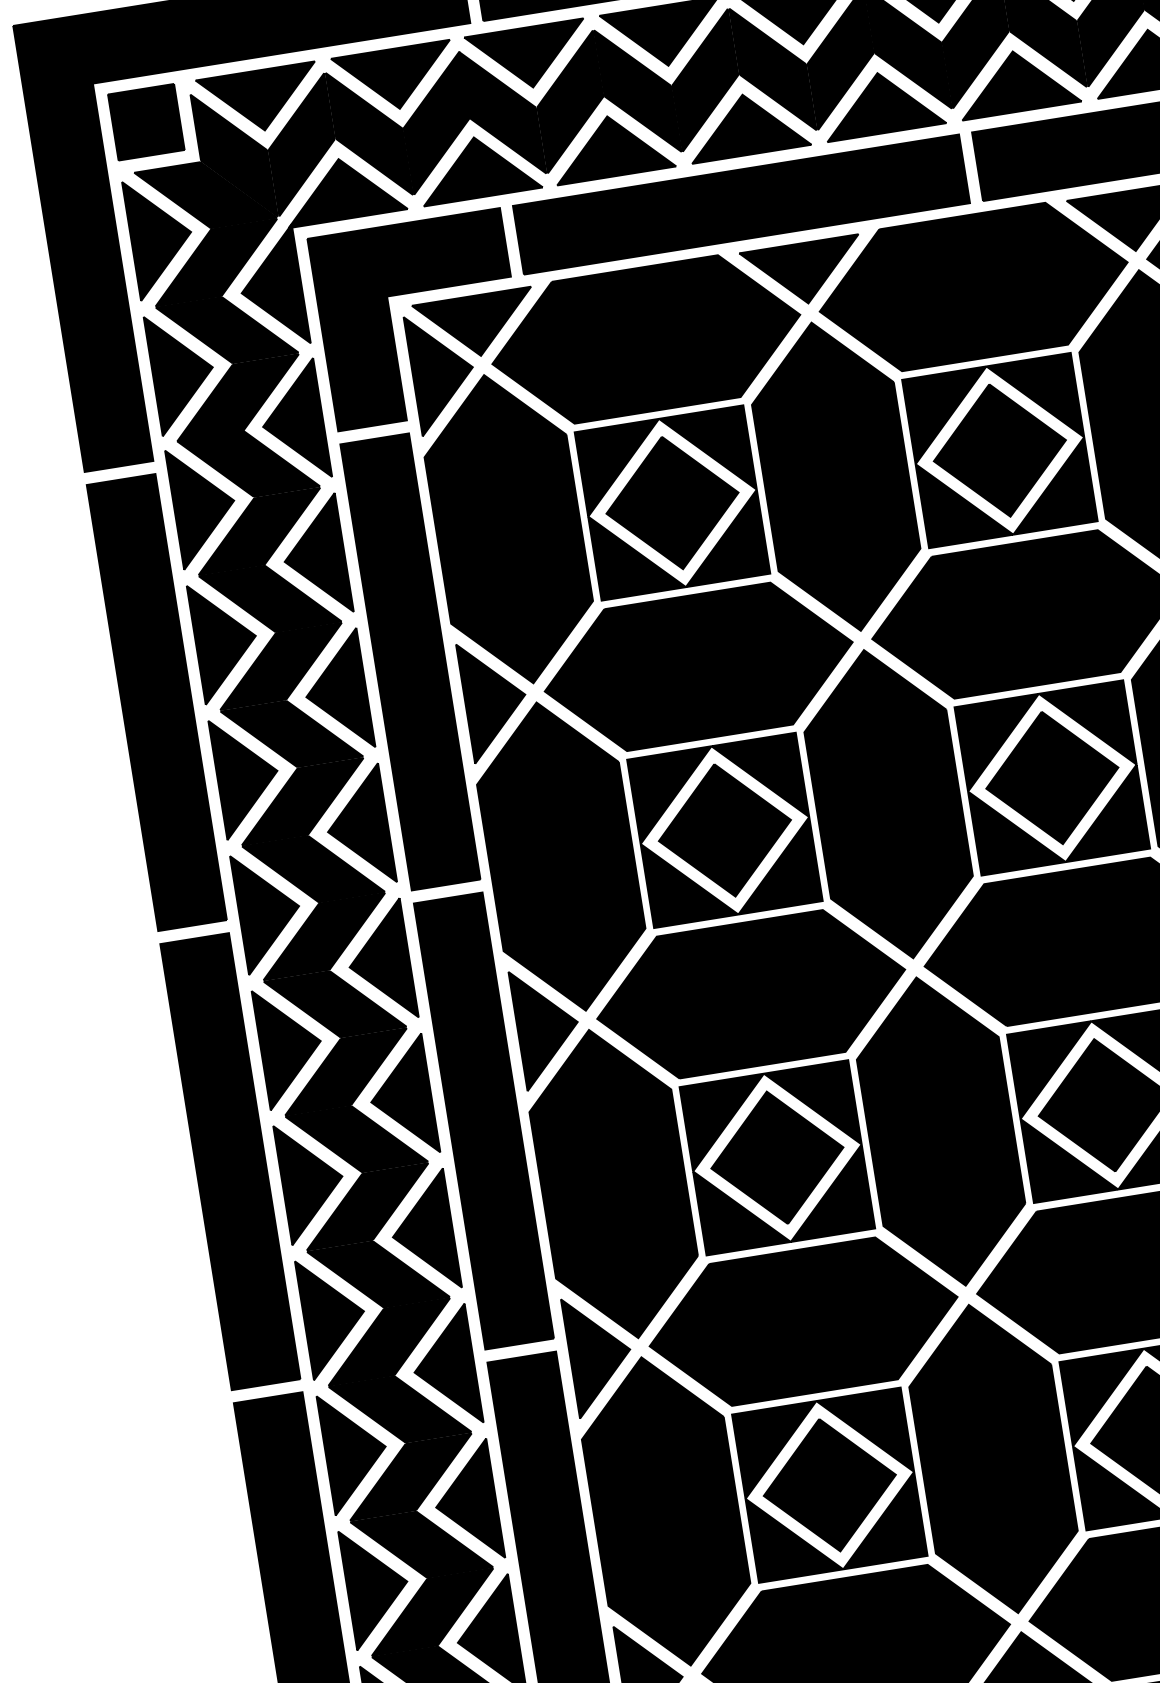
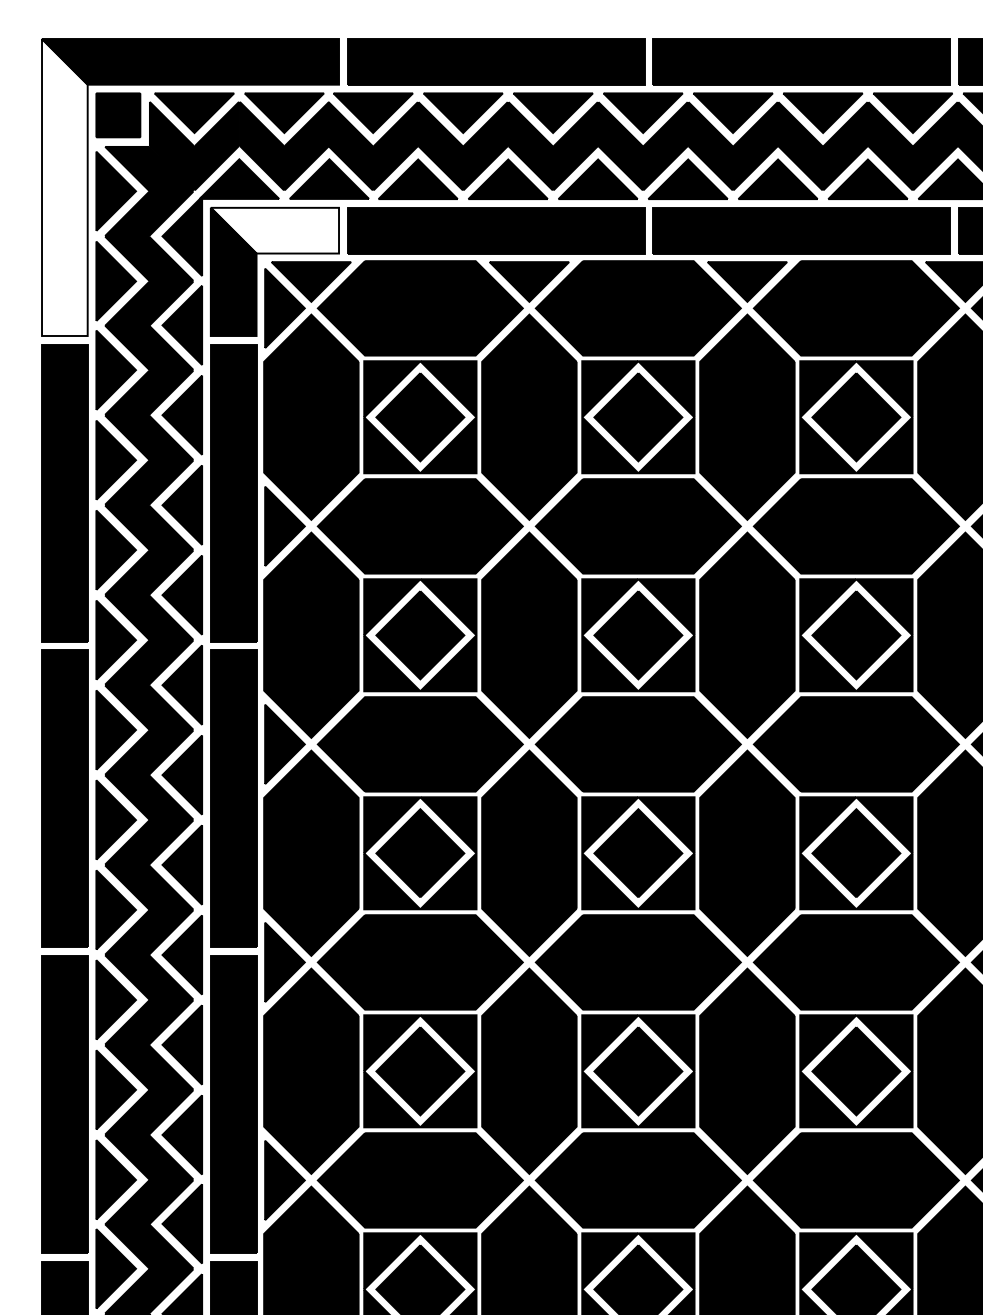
fill: (82, 243) -> (64, 187), removed
fill: (408, 257) -> (274, 230), removed

